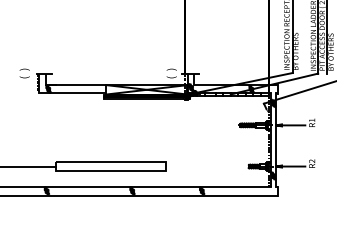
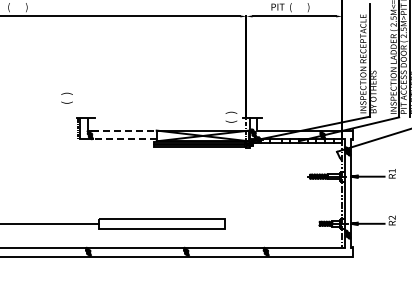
text: (24, 72) -> (66, 97), moved
line: (78, 85) -> (124, 130), solid -> dashed
line: (77, 92) -> (123, 139), solid -> dashed

